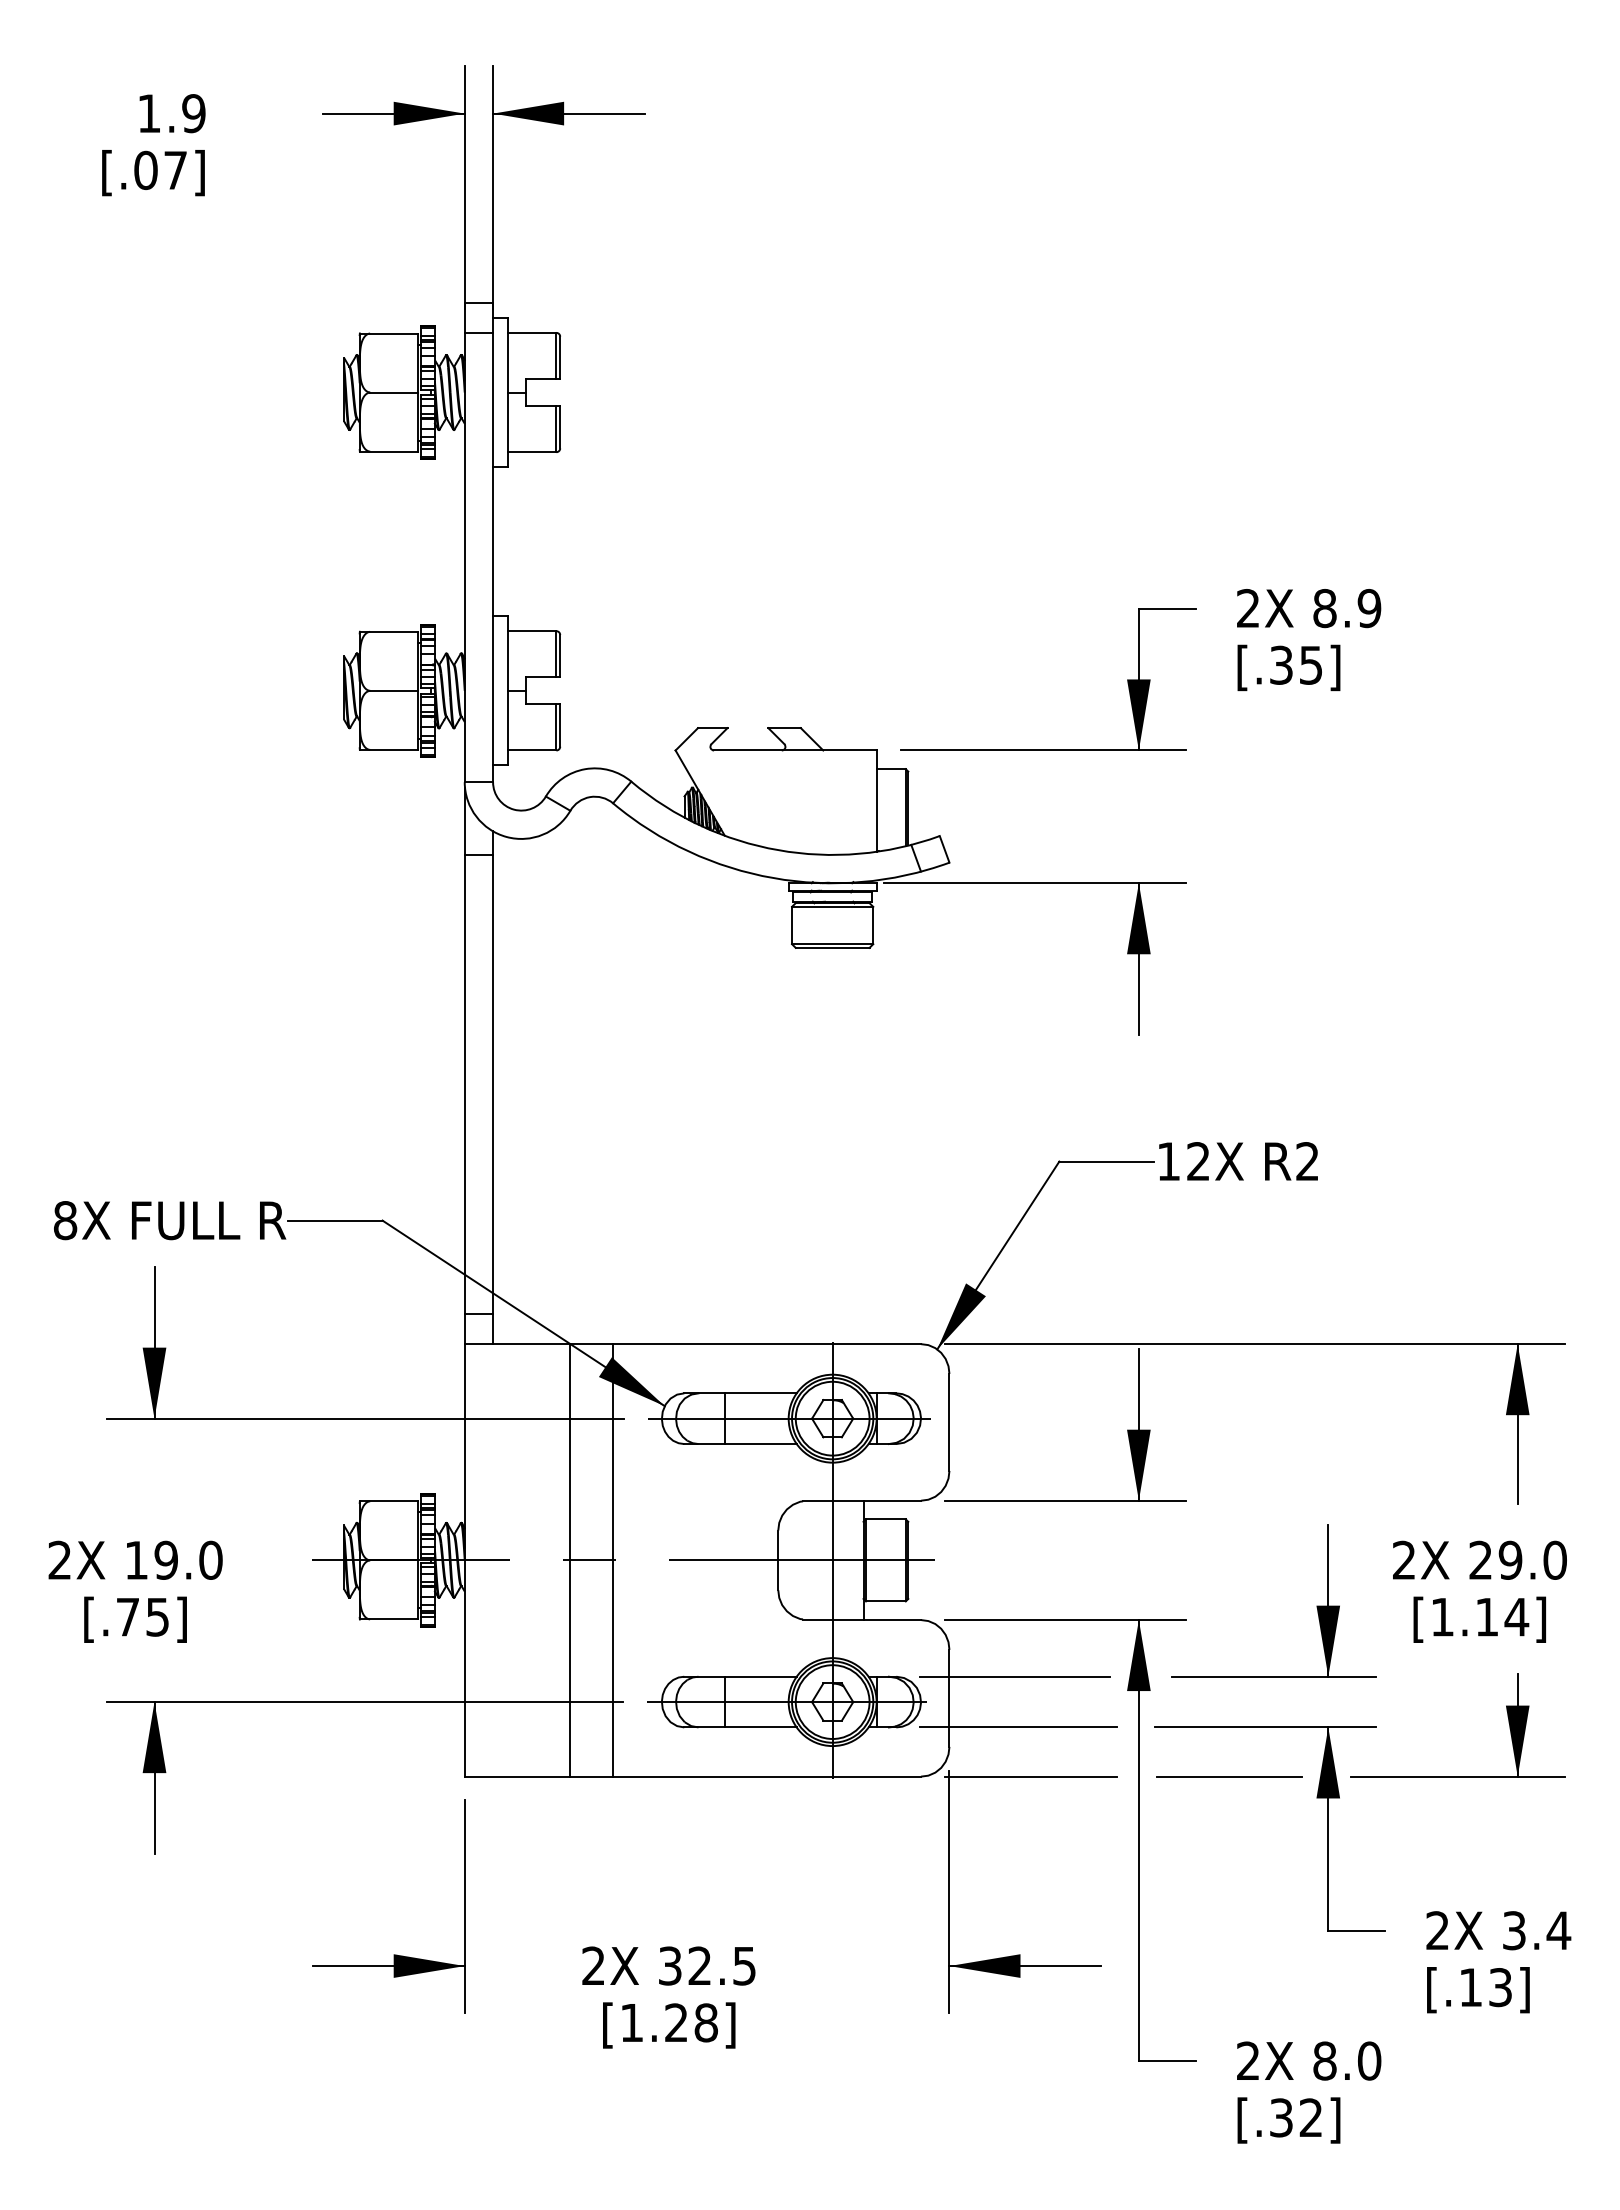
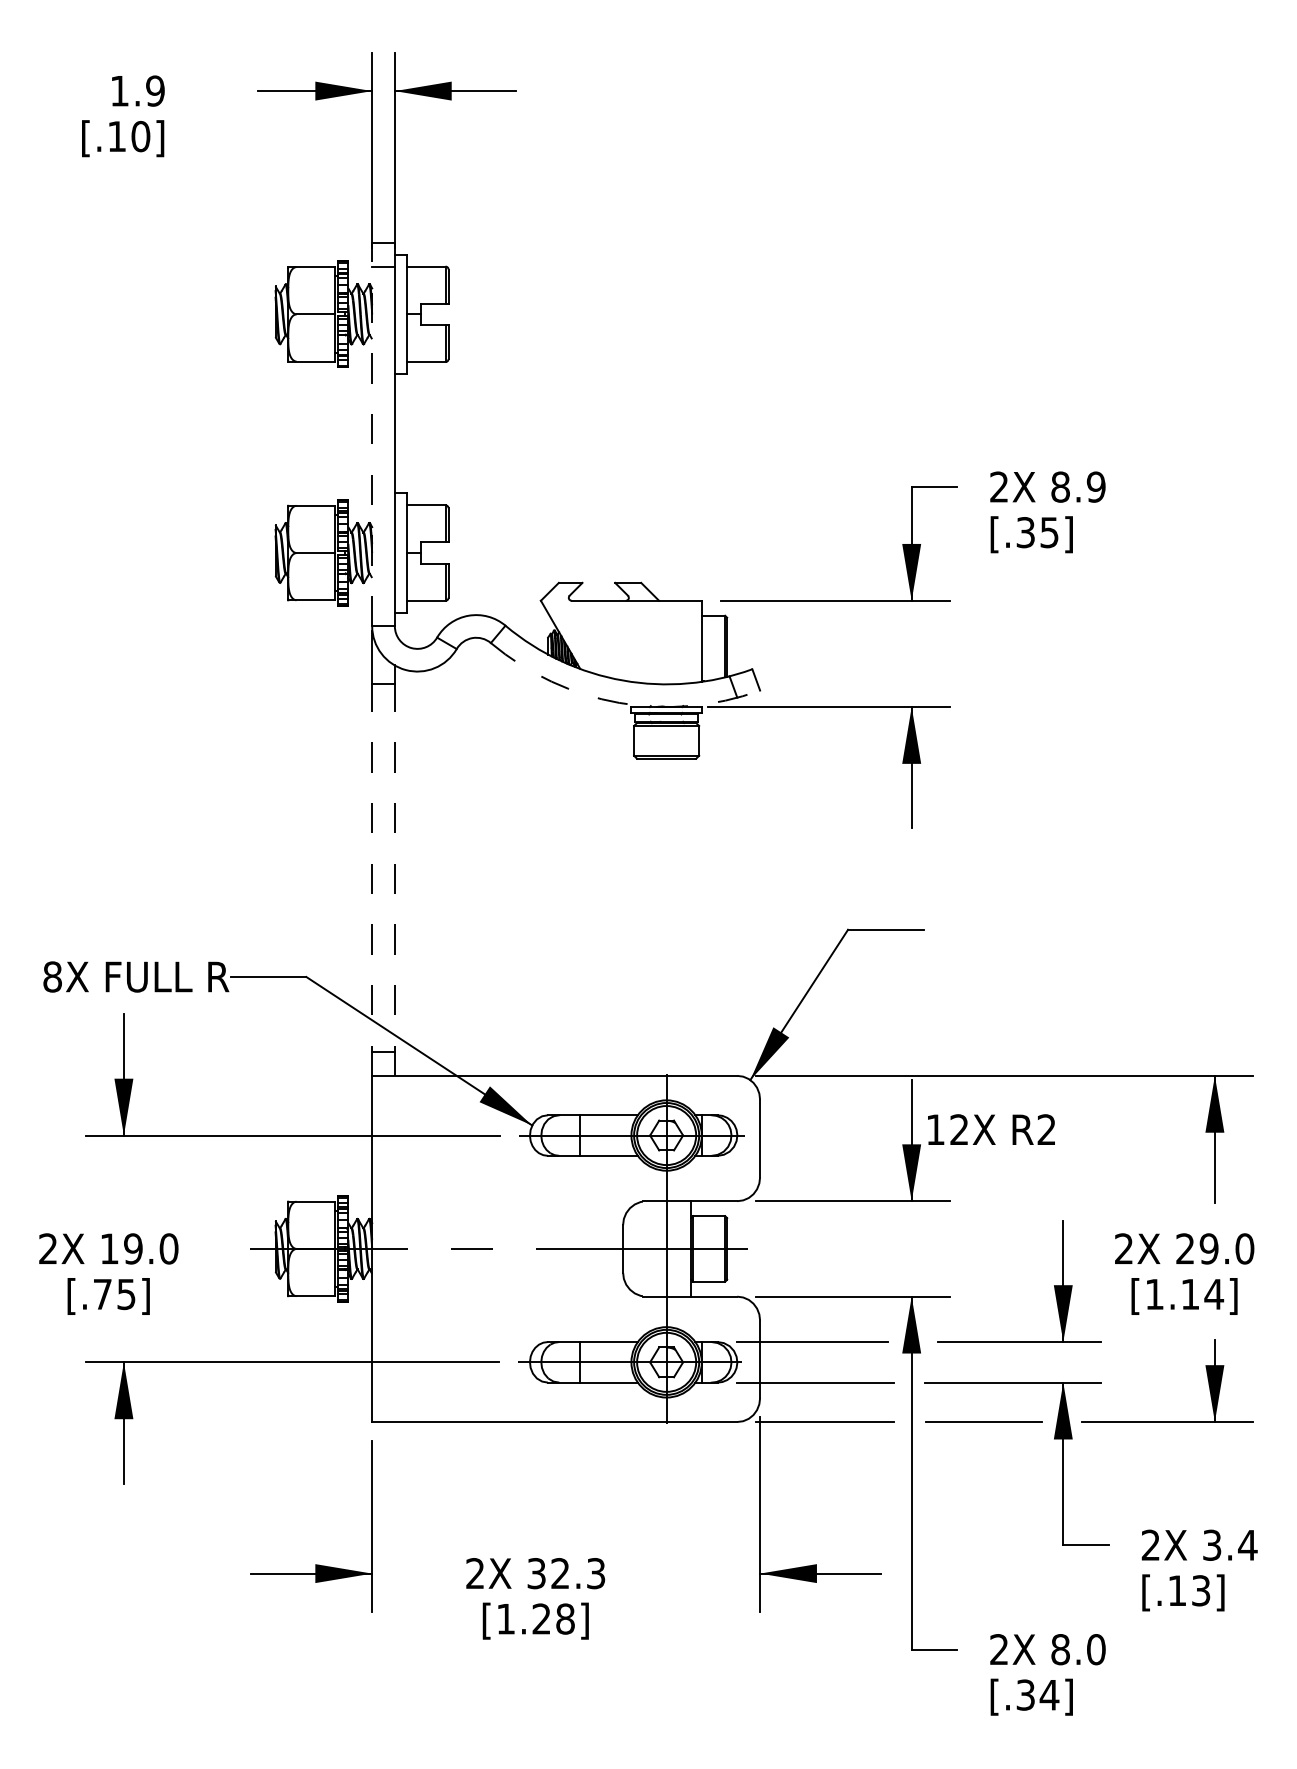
text: (160, 170) -> (128, 136), [.07] -> [.10]
line: (464, 542) -> (371, 434), solid -> dashed
arc: (773, 878) -> (619, 703), solid -> dashed
line: (464, 1099) -> (371, 880), solid -> dashed
line: (493, 1099) -> (395, 880), solid -> dashed
text: (1238, 1161) -> (991, 1129), moved
line: (570, 1560) -> (456, 1249), removed
line: (613, 1560) -> (491, 1249), removed
text: (744, 1965) -> (596, 1573), 32.5 -> 32.3
text: (1310, 2117) -> (1049, 1694), [.32] -> [.34]

